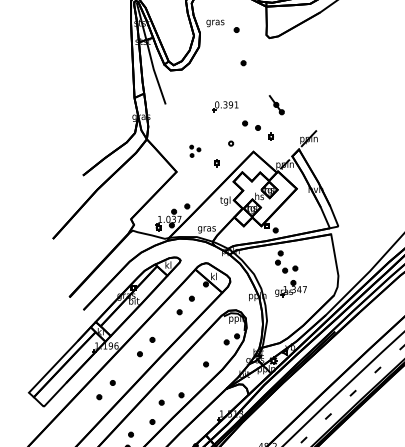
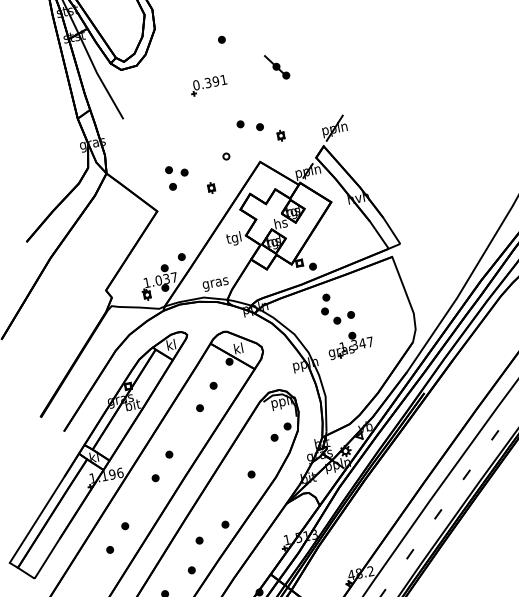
part: (276, 105) -> (276, 67), moved
part: (225, 106) -> (208, 85), moved
part: (195, 151) -> (178, 177), size x1.43

